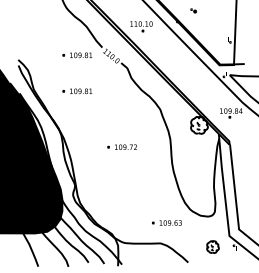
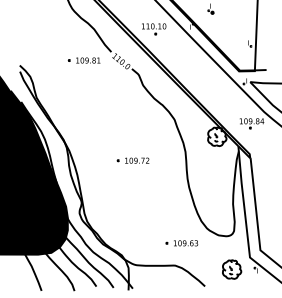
part: (77, 91) -> (84, 99), removed
part: (212, 246) -> (231, 268), size x1.43

